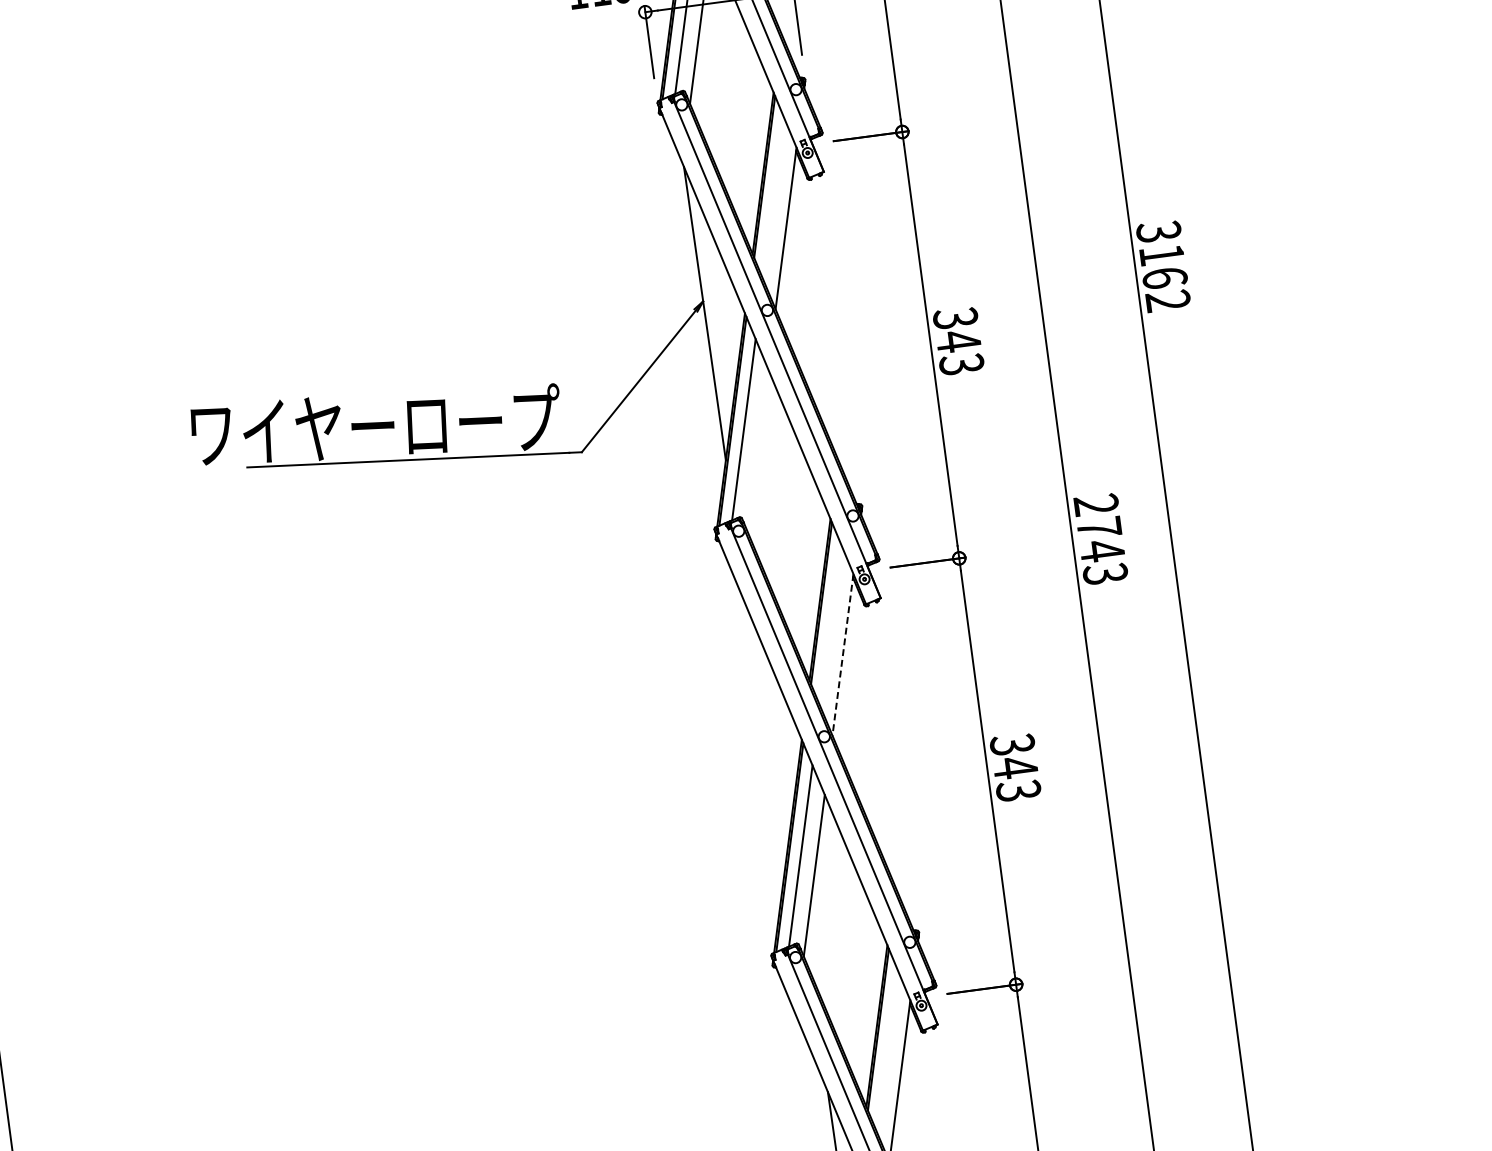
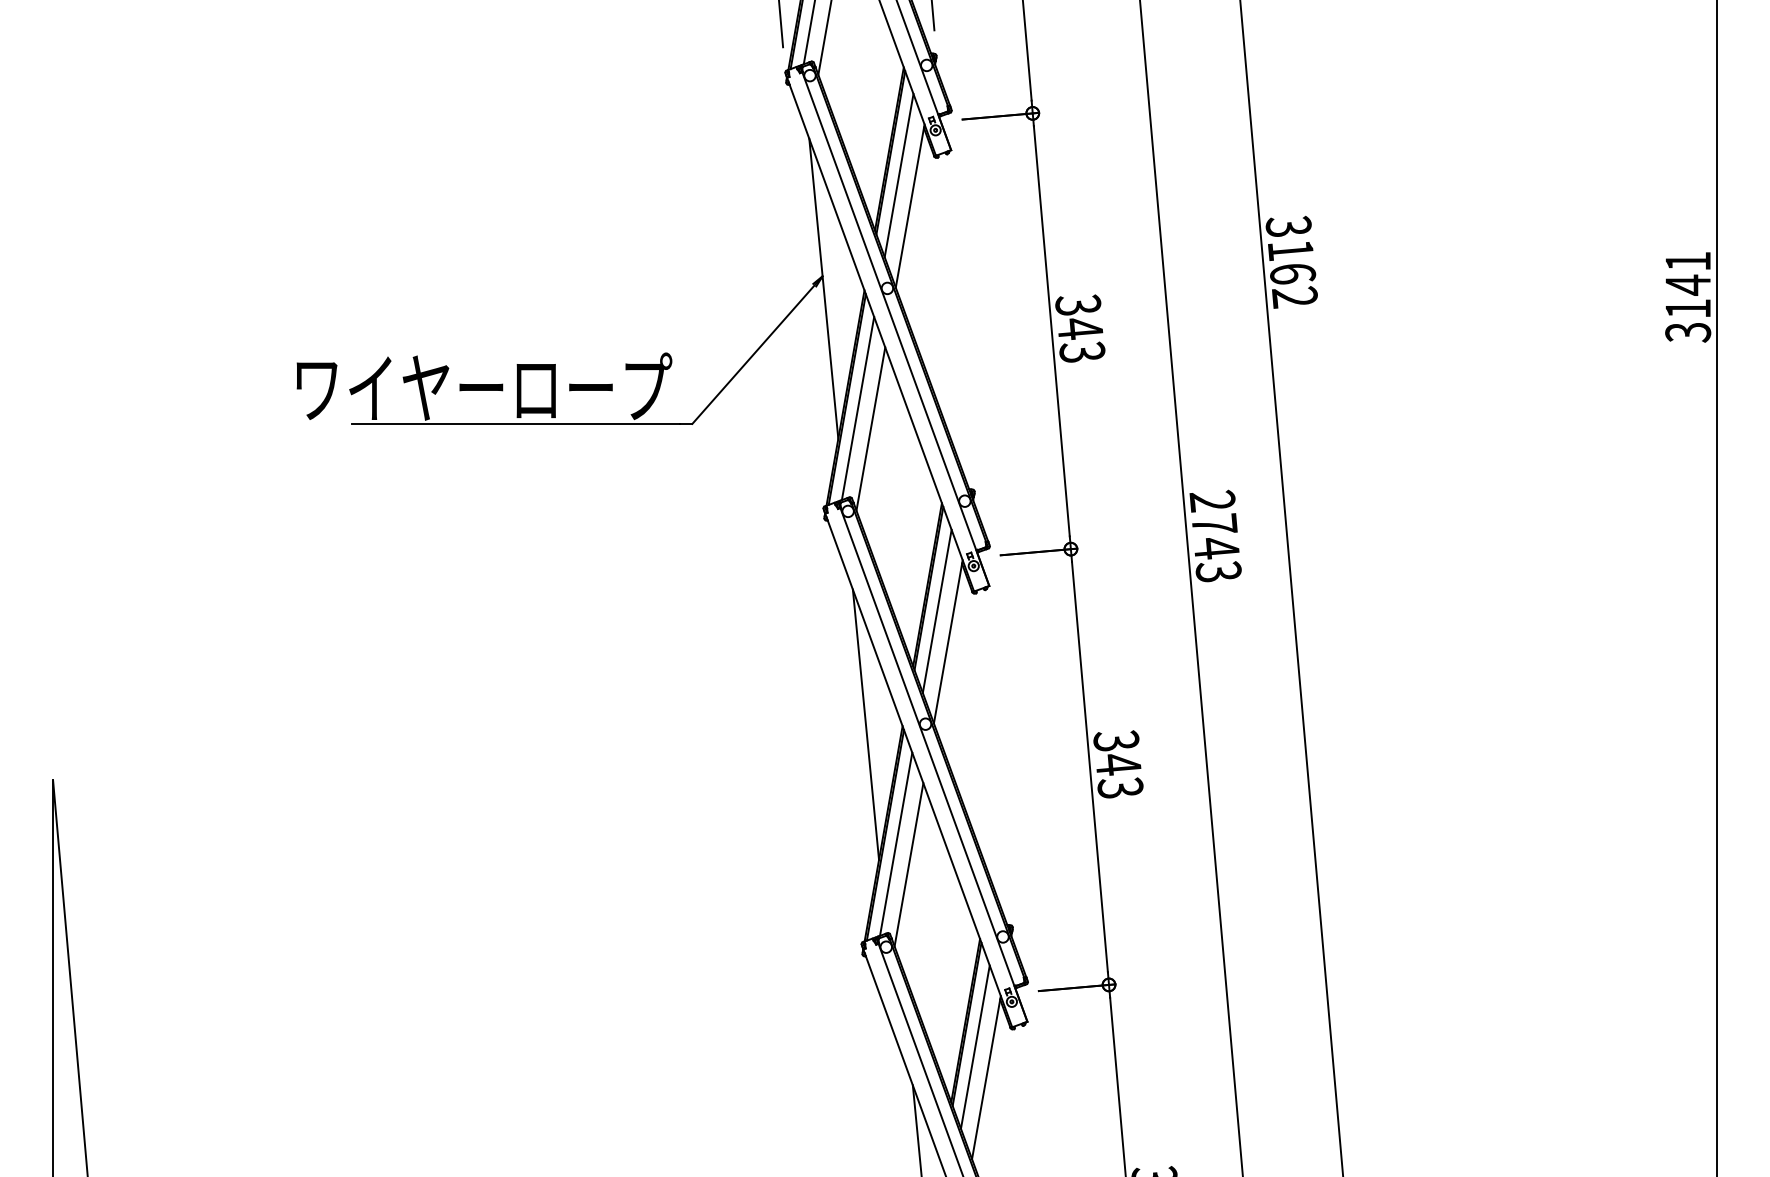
line: (773, 199) -> (898, 175), added
line: (757, 448) -> (870, 428), added
line: (830, 625) -> (936, 611), added
line: (843, 654) -> (948, 641), dashed -> solid
line: (765, 739) -> (865, 724), added
line: (886, 1051) -> (974, 1046), added

